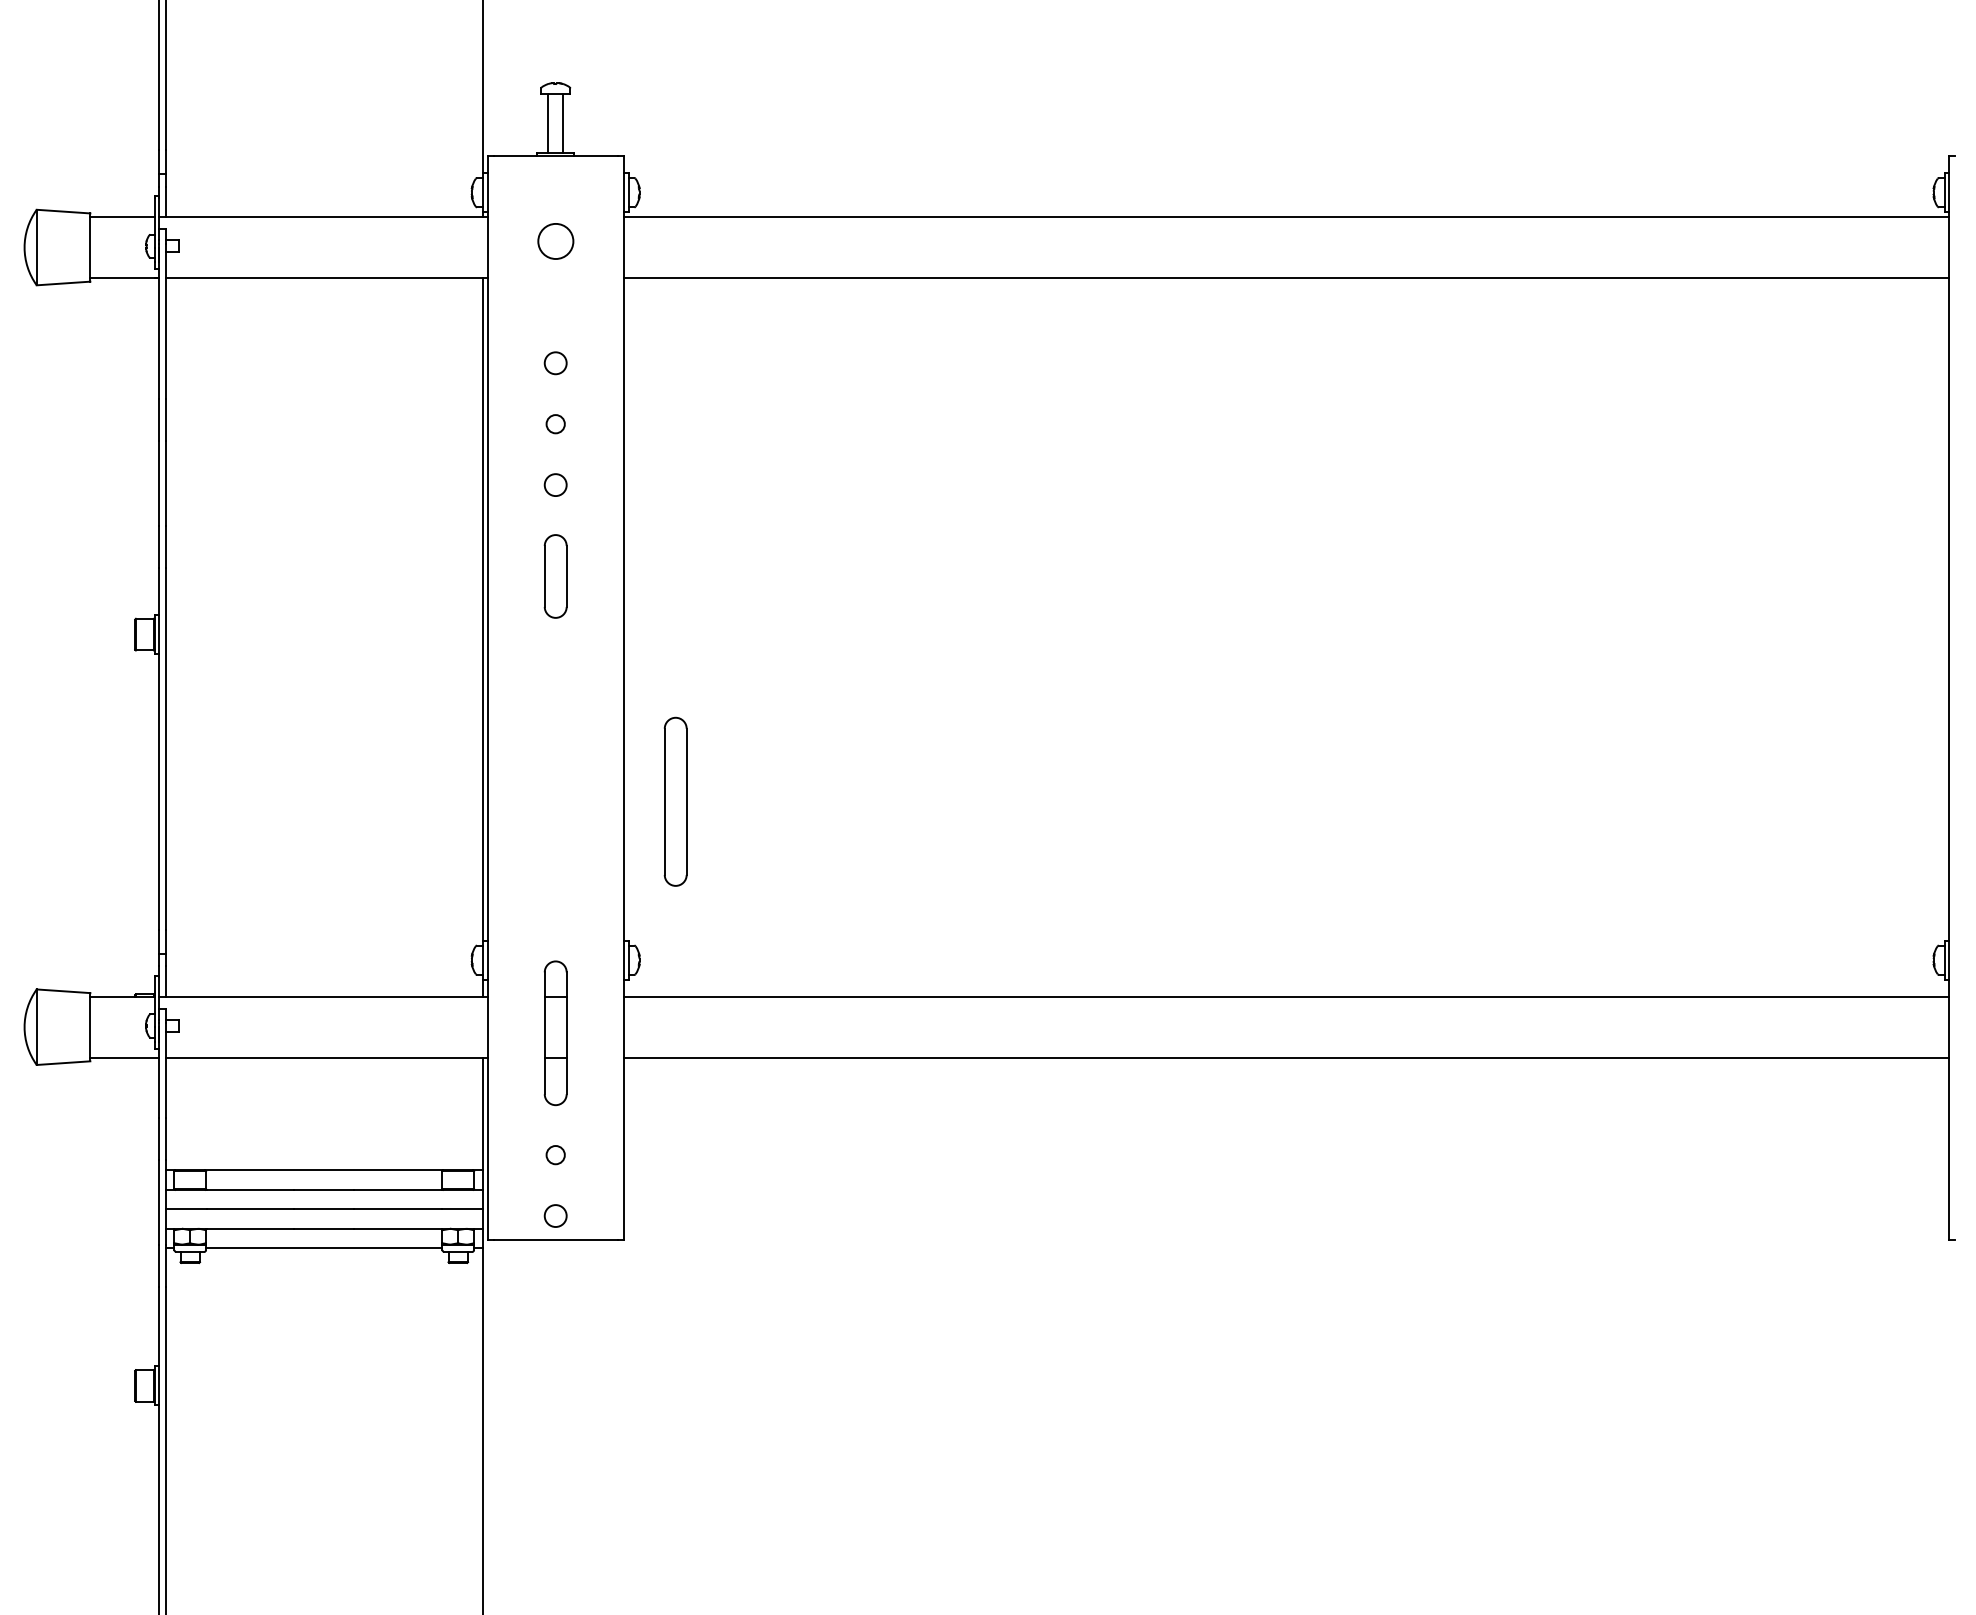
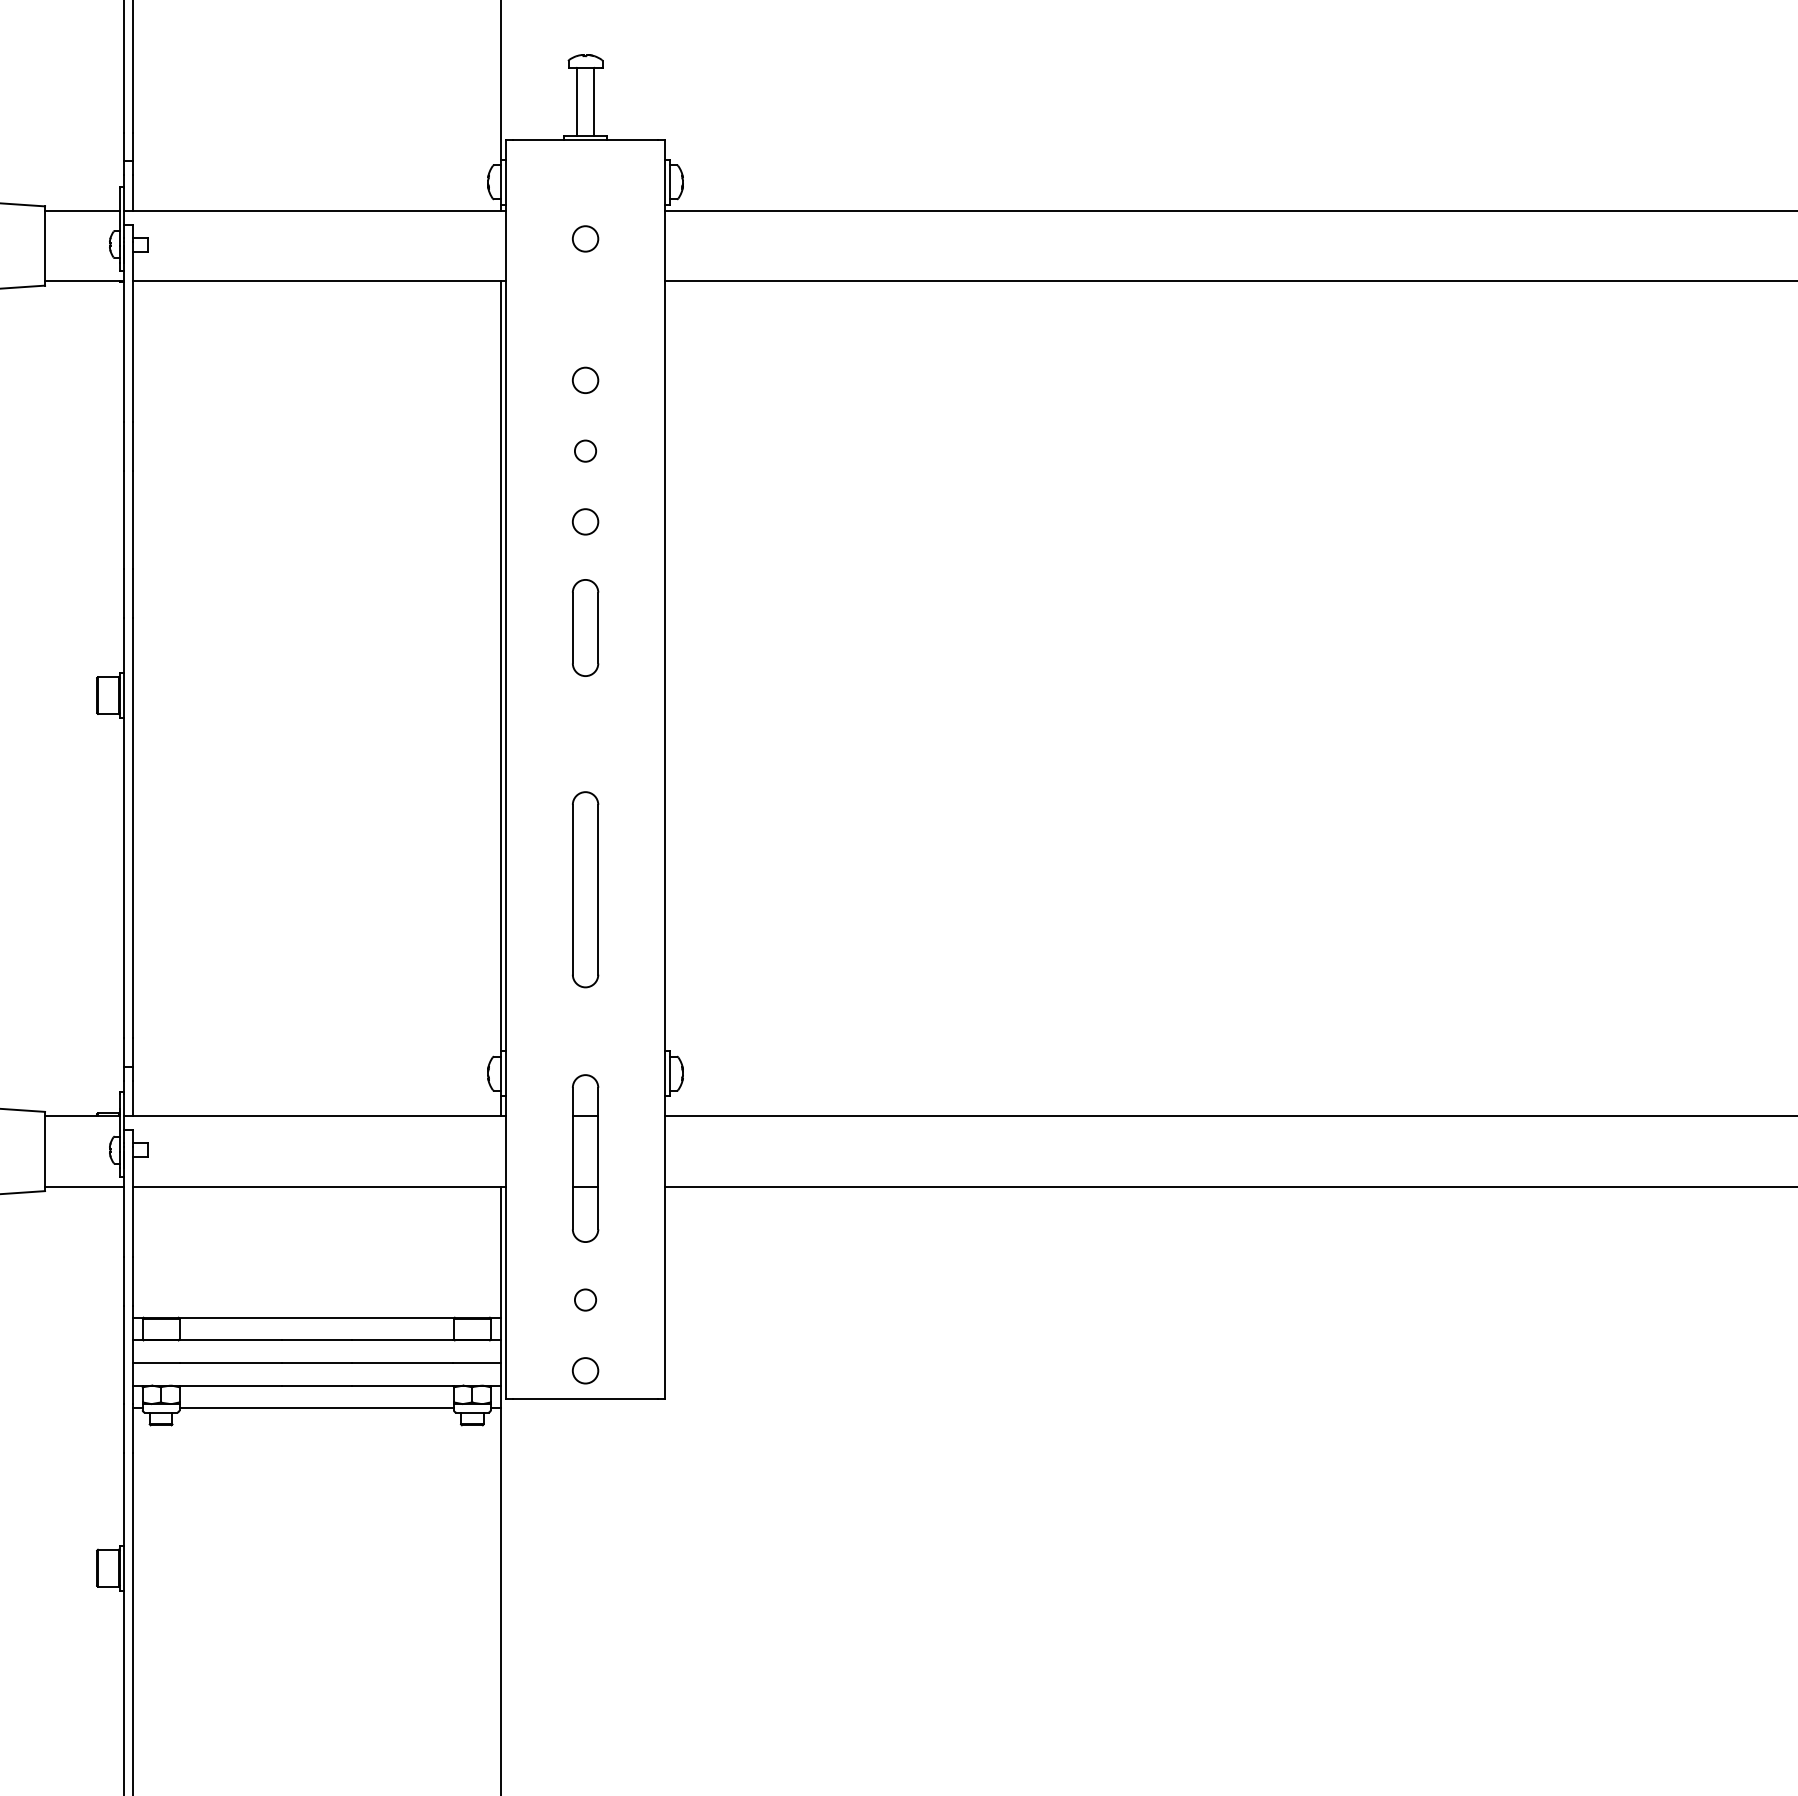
circle: (555, 241) -> (585, 238), size x0.62
part: (675, 801) -> (585, 889), moved

